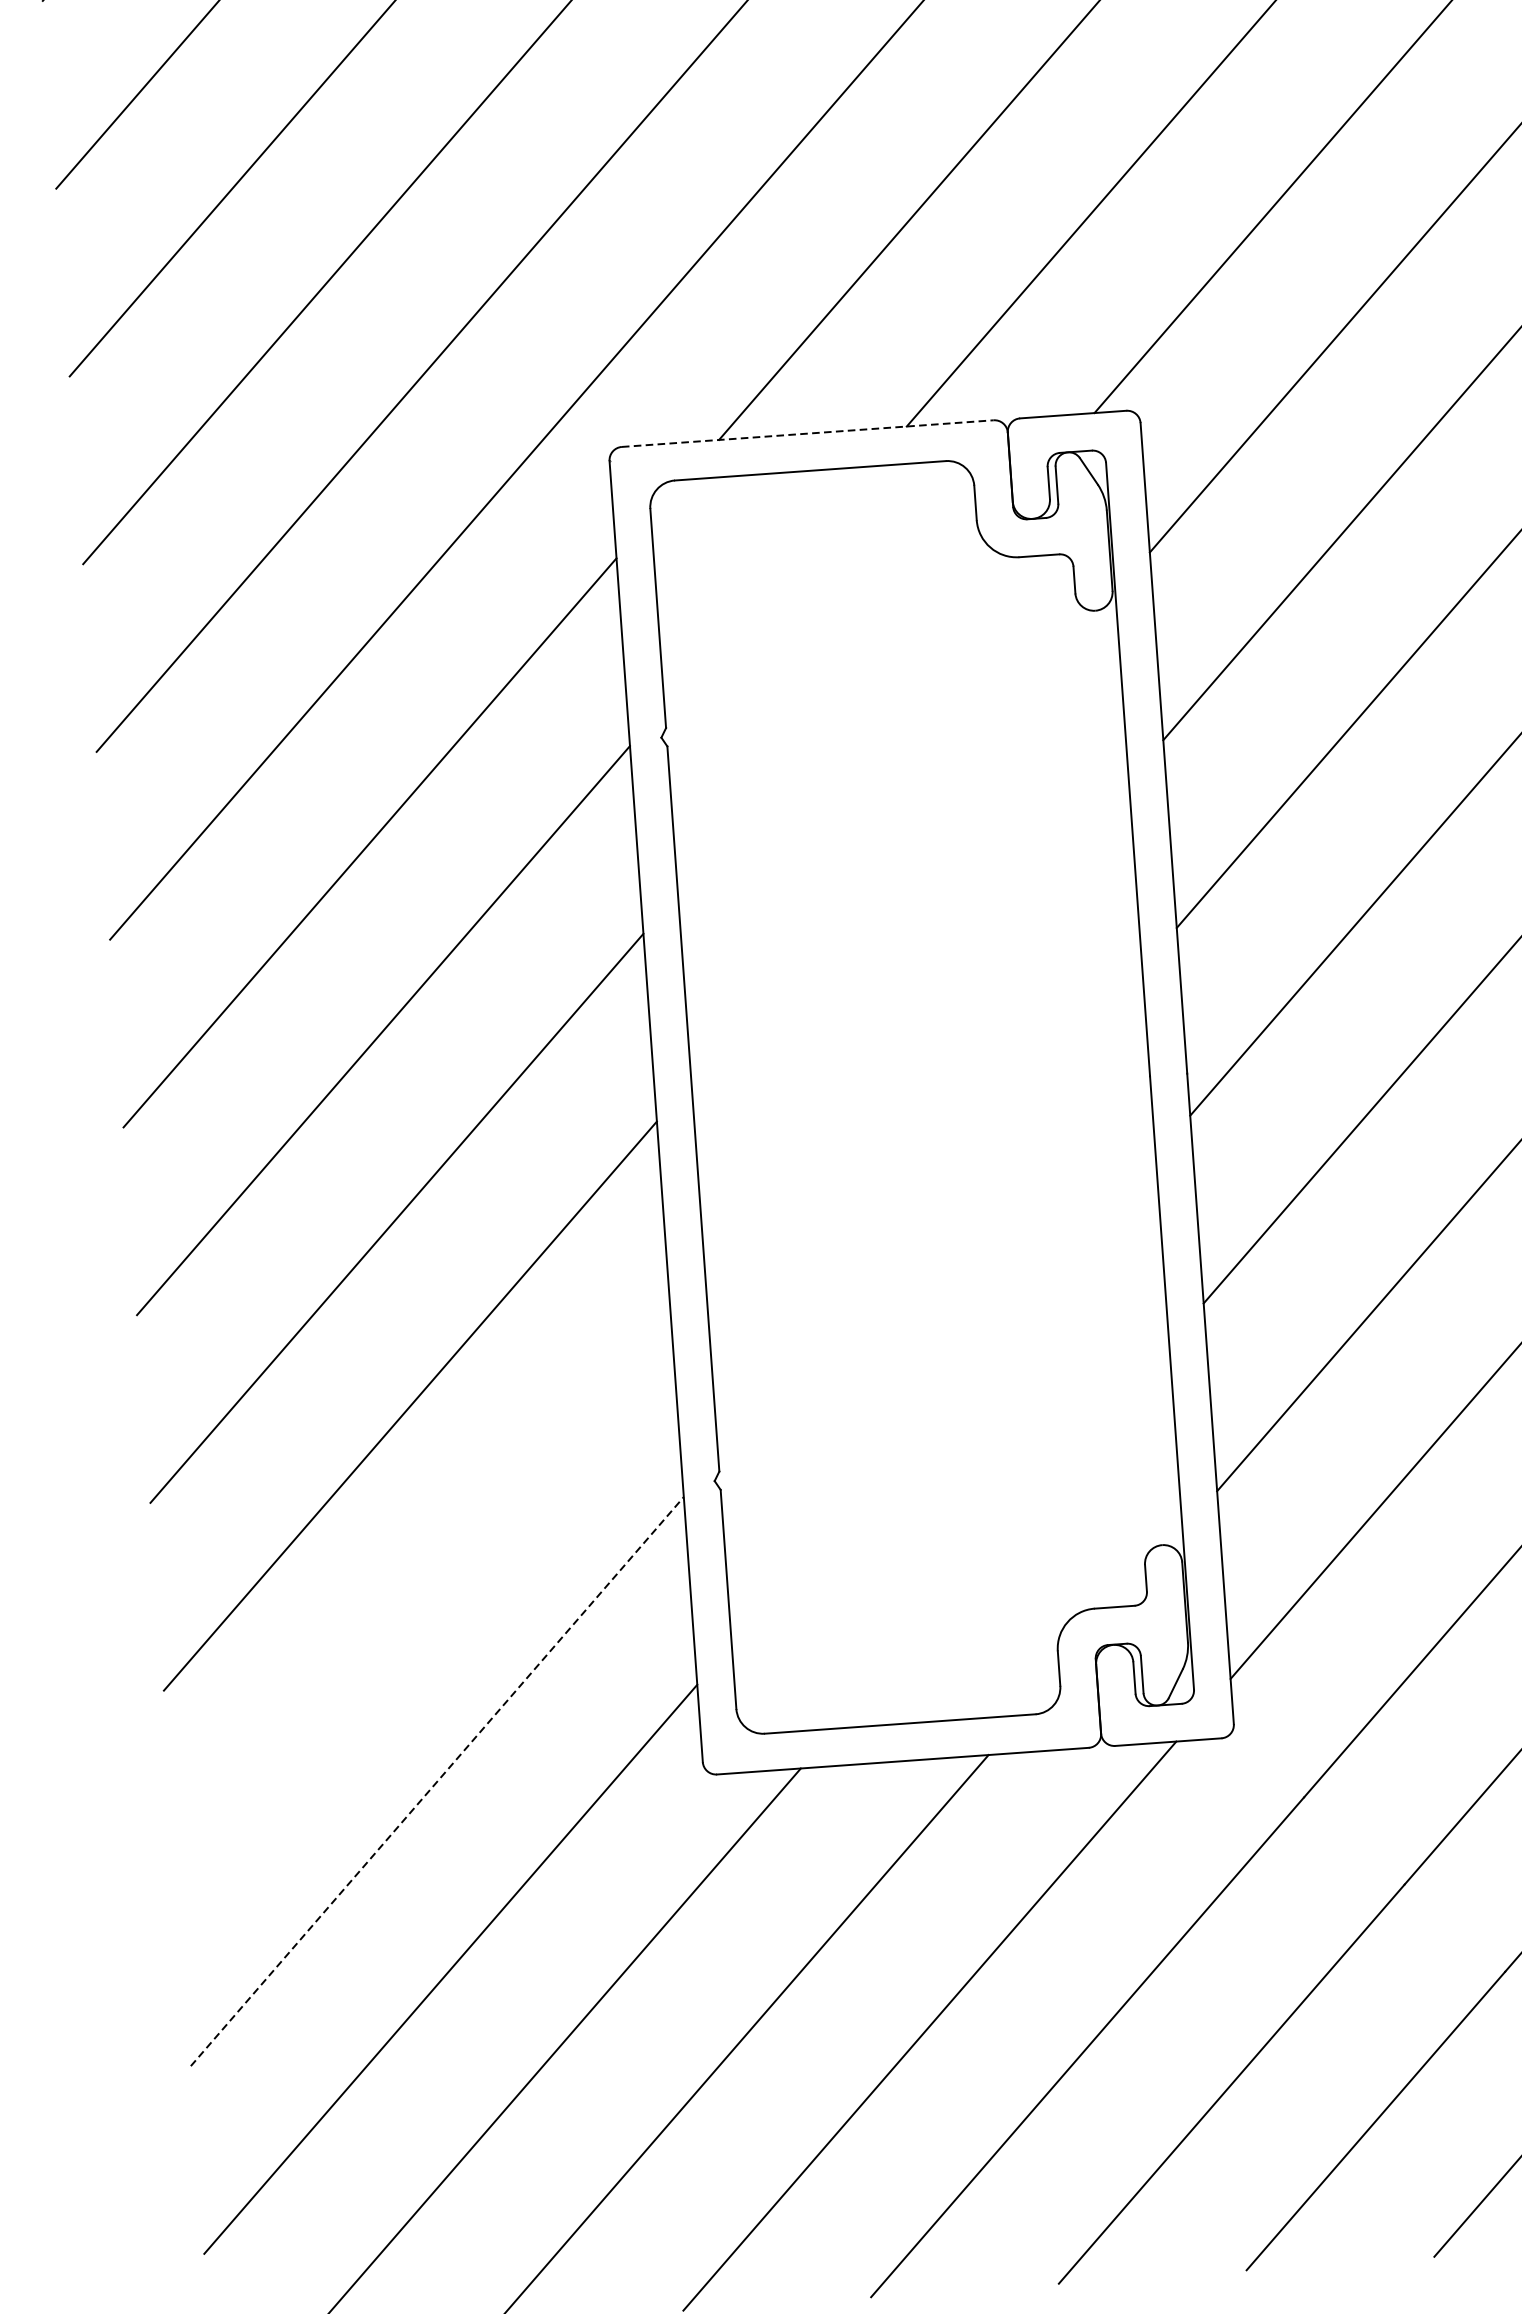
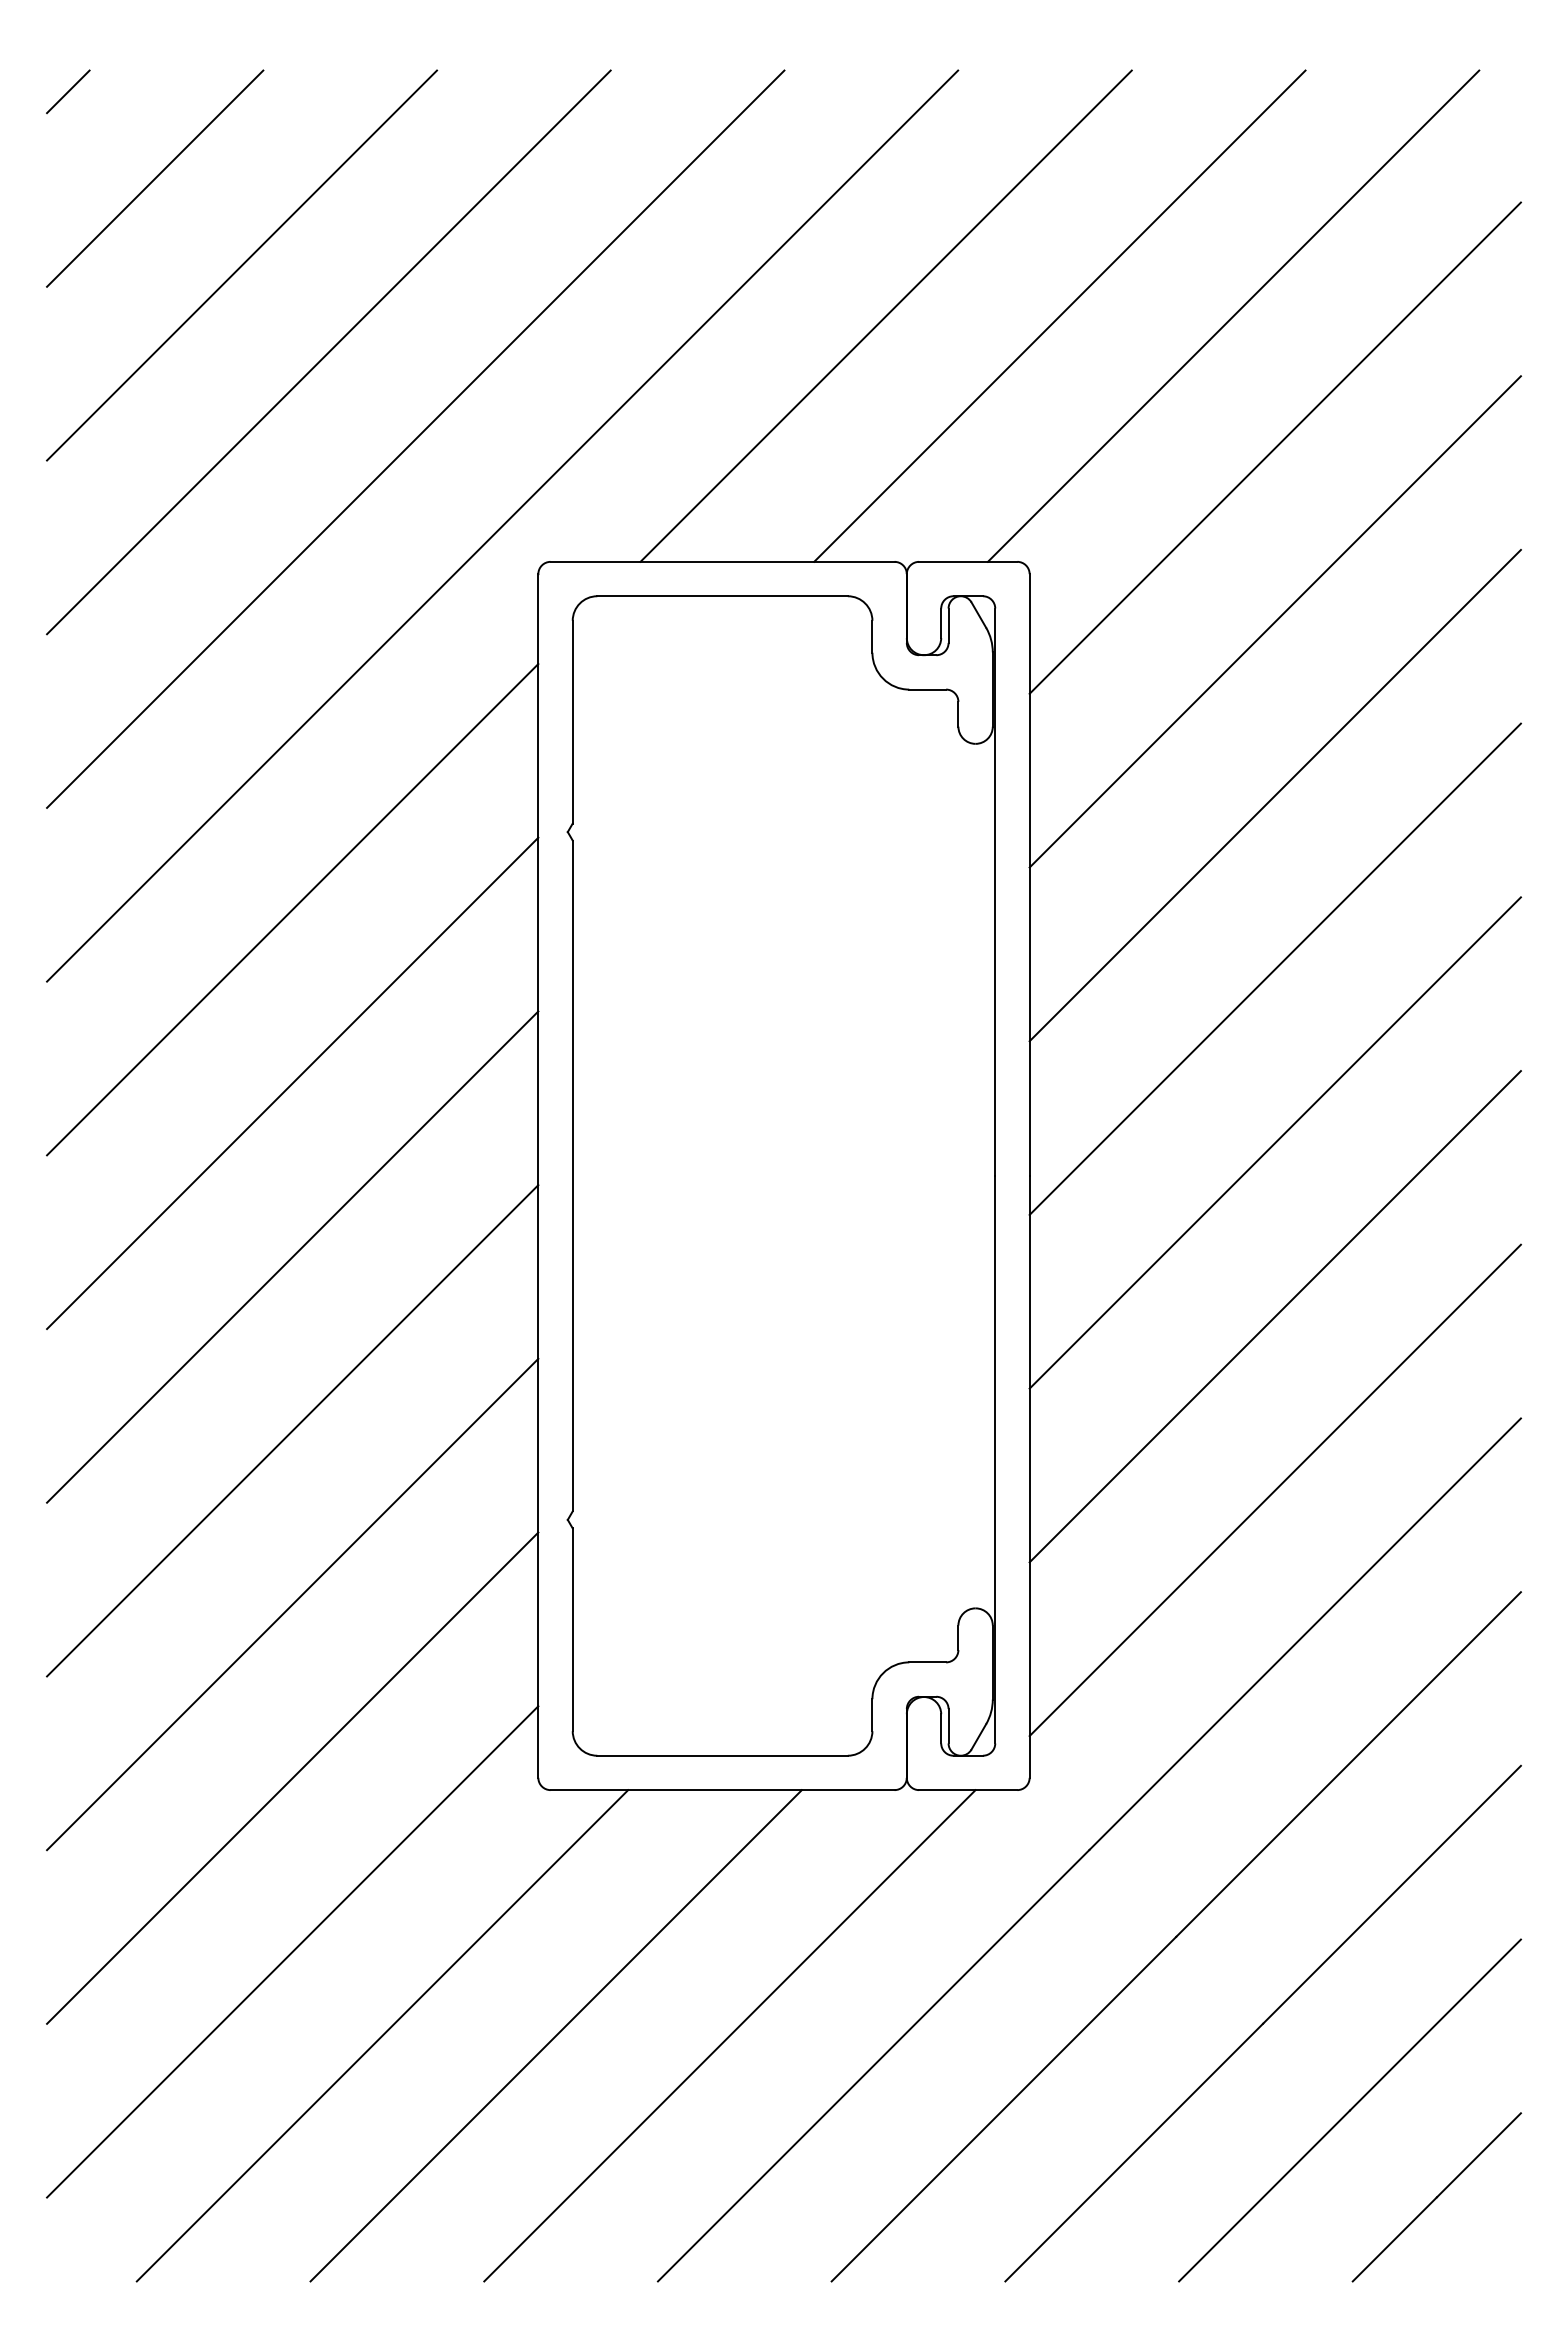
line: (807, 433) -> (722, 561), dashed -> solid
line: (423, 1593) -> (292, 1604), added
line: (438, 1780) -> (293, 1777), dashed -> solid

